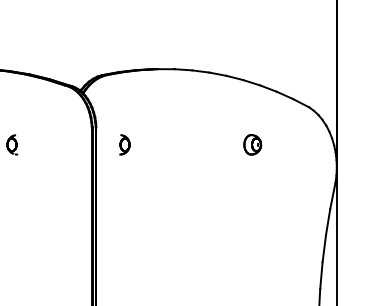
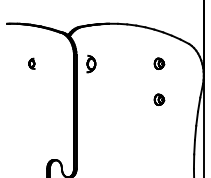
part: (124, 144) -> (91, 63), size x1.6
part: (253, 212) -> (159, 99), added

